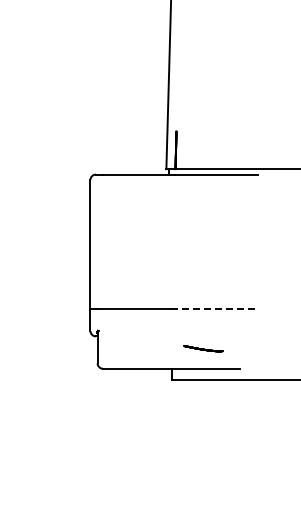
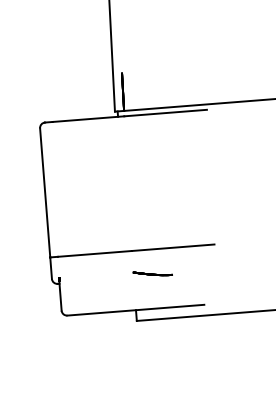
line: (213, 309) -> (172, 247), dashed -> solid
line: (203, 348) -> (152, 273), moved

